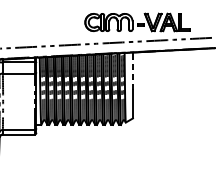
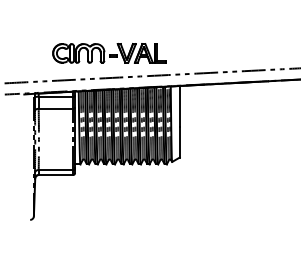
part: (137, 22) -> (109, 53), moved
line: (132, 71) -> (179, 106), dashed -> solid

